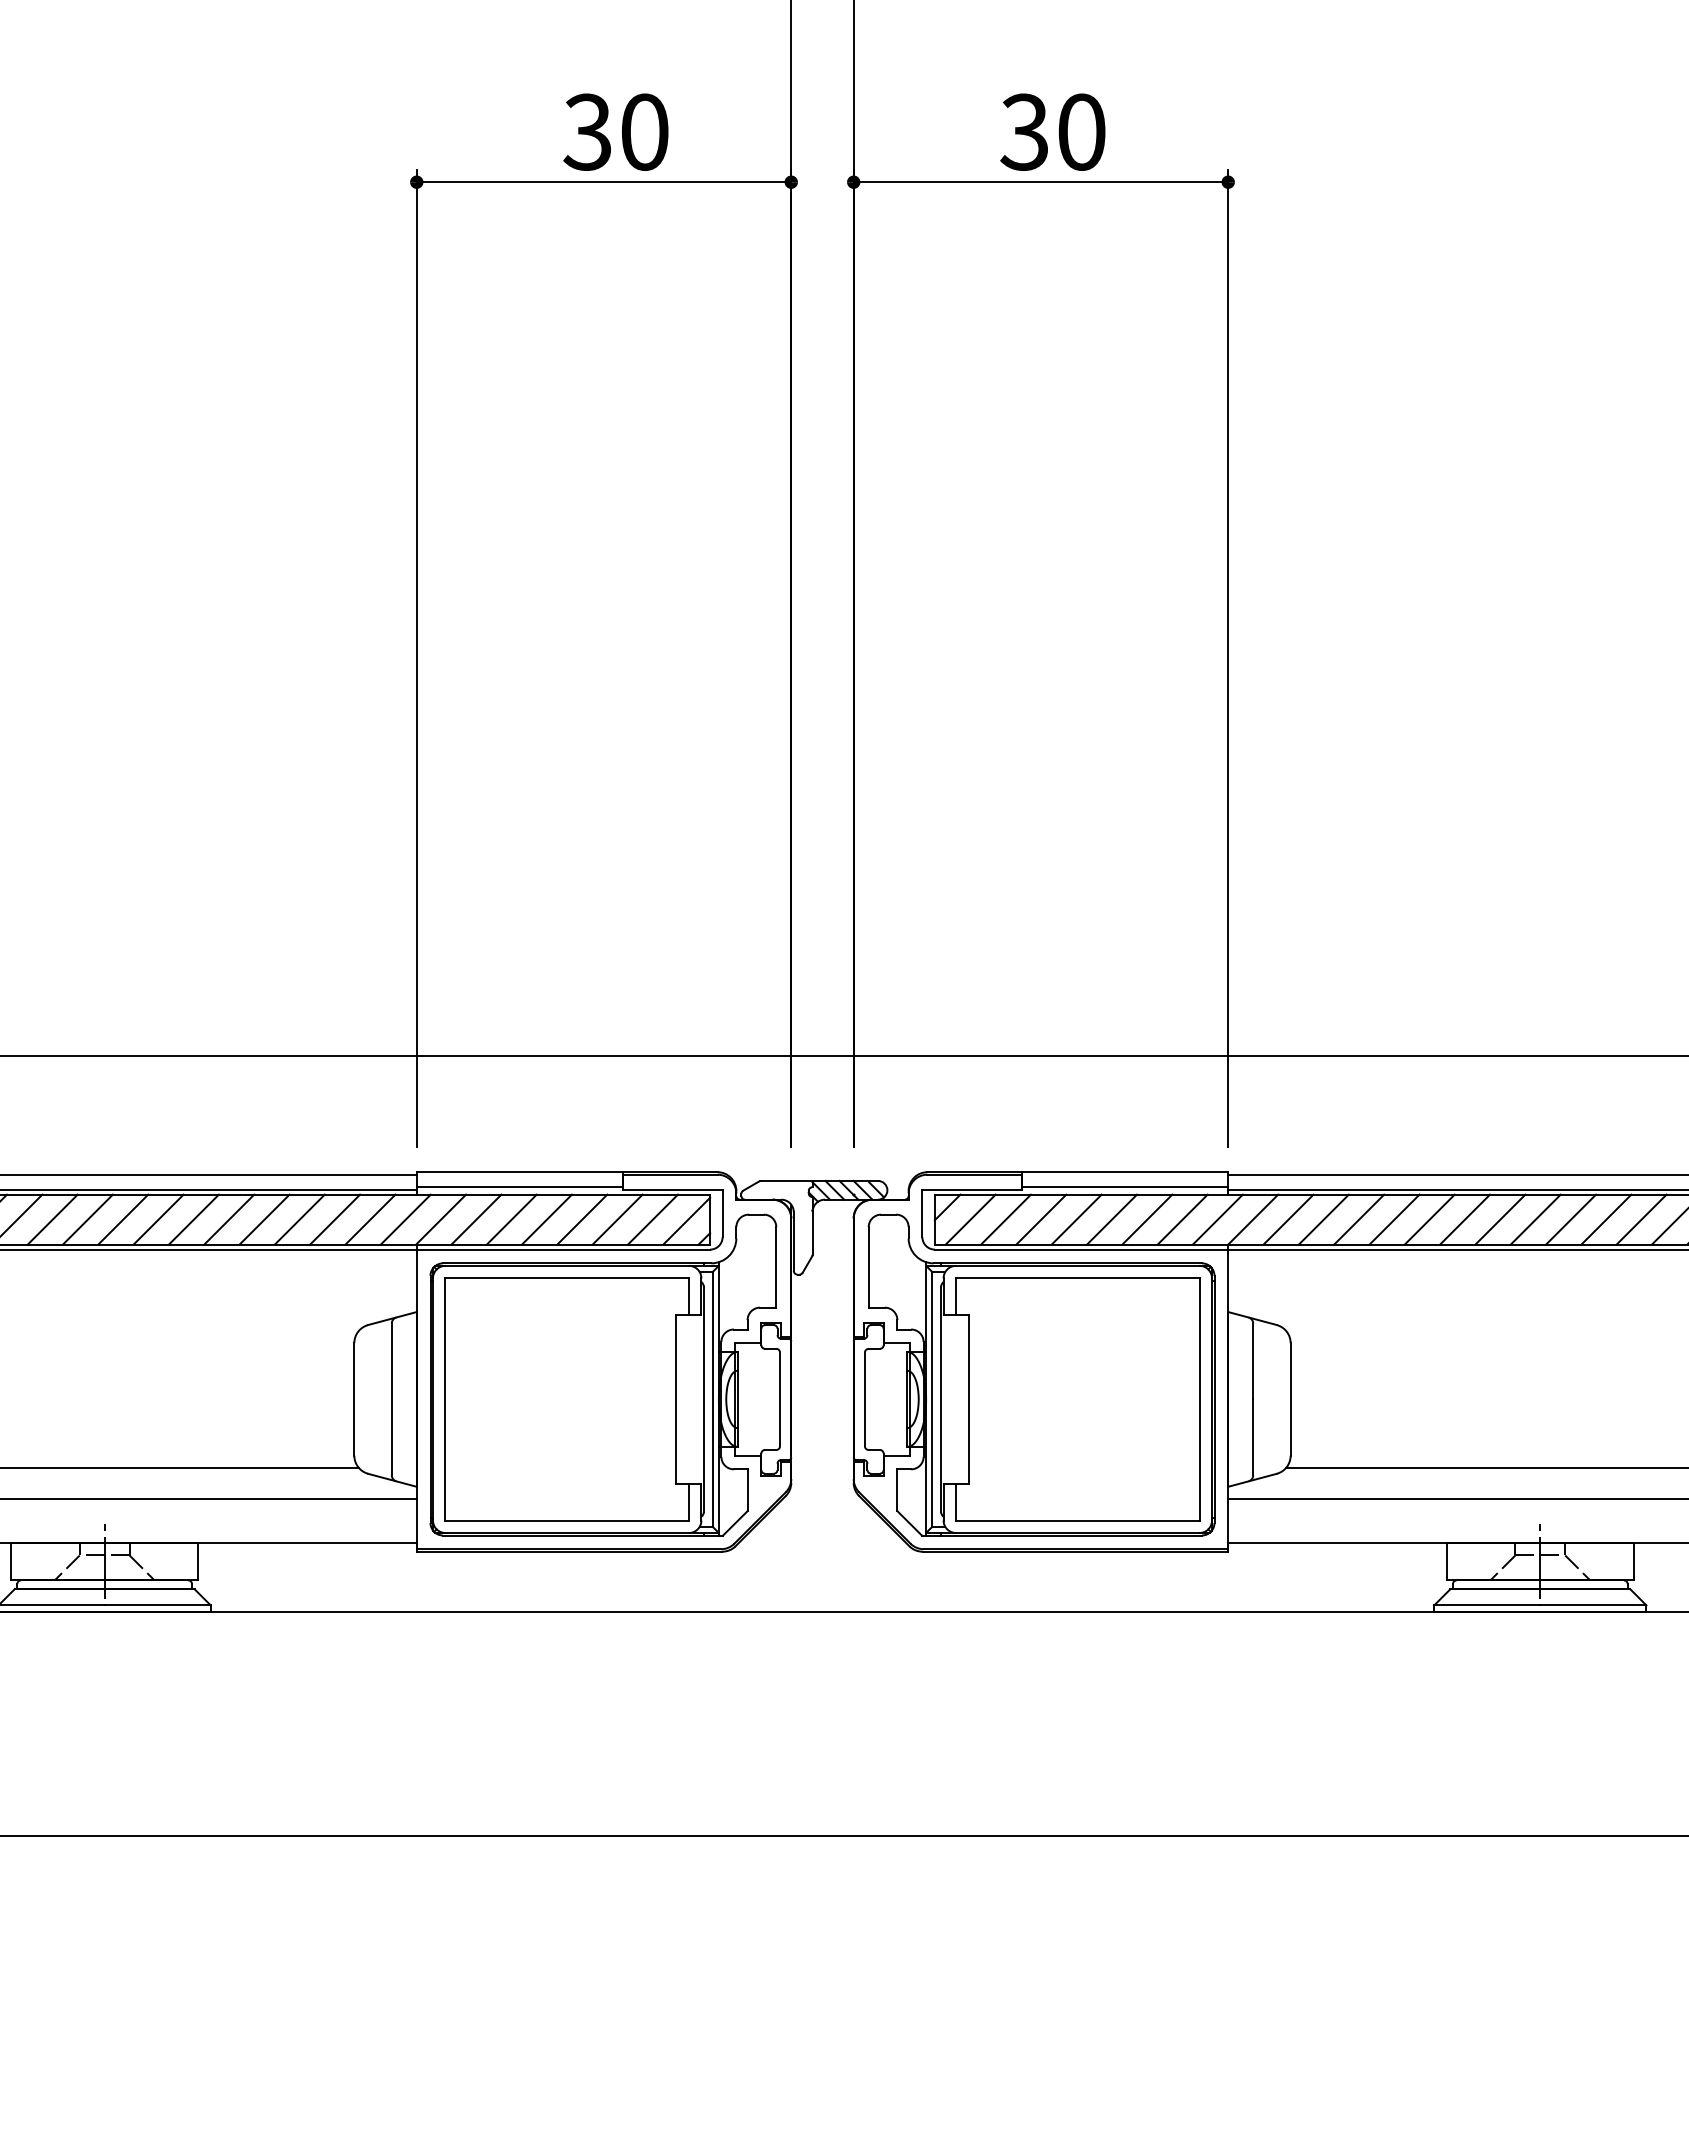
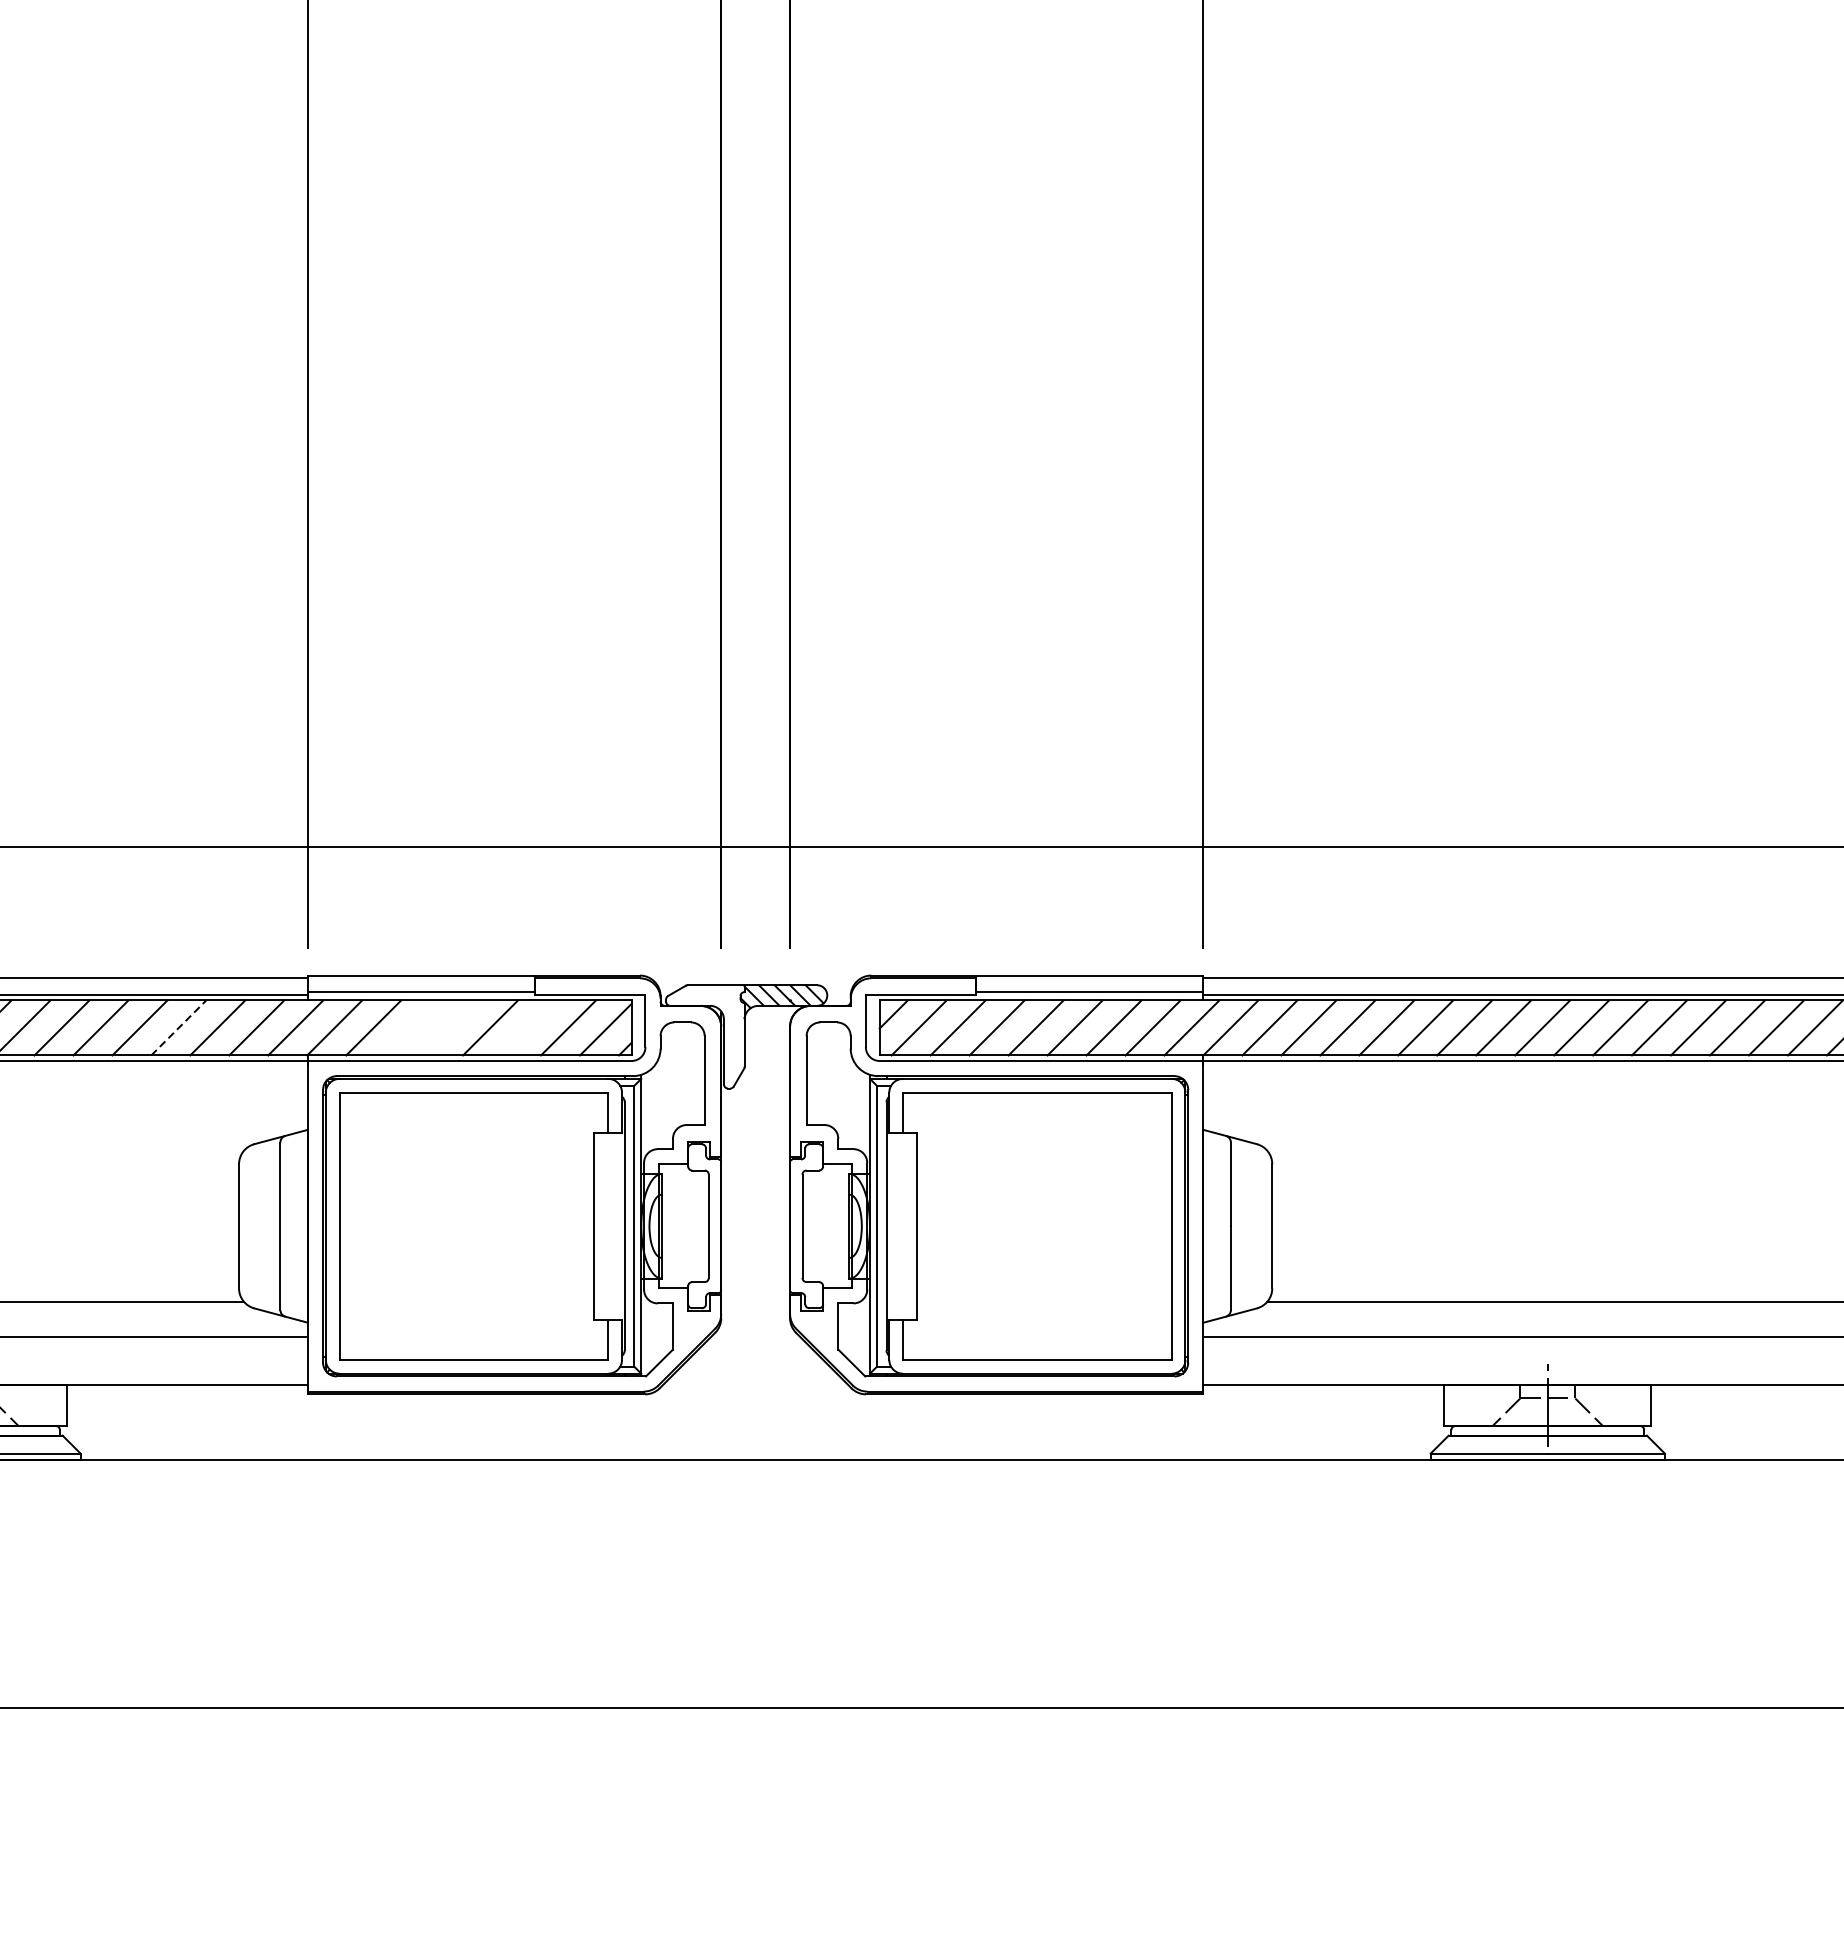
line: (300, 1219) -> (179, 1027), solid -> dashed
line: (511, 1219) -> (412, 1027), removed
line: (546, 1219) -> (451, 1027), removed
line: (617, 1219) -> (529, 1027), removed

